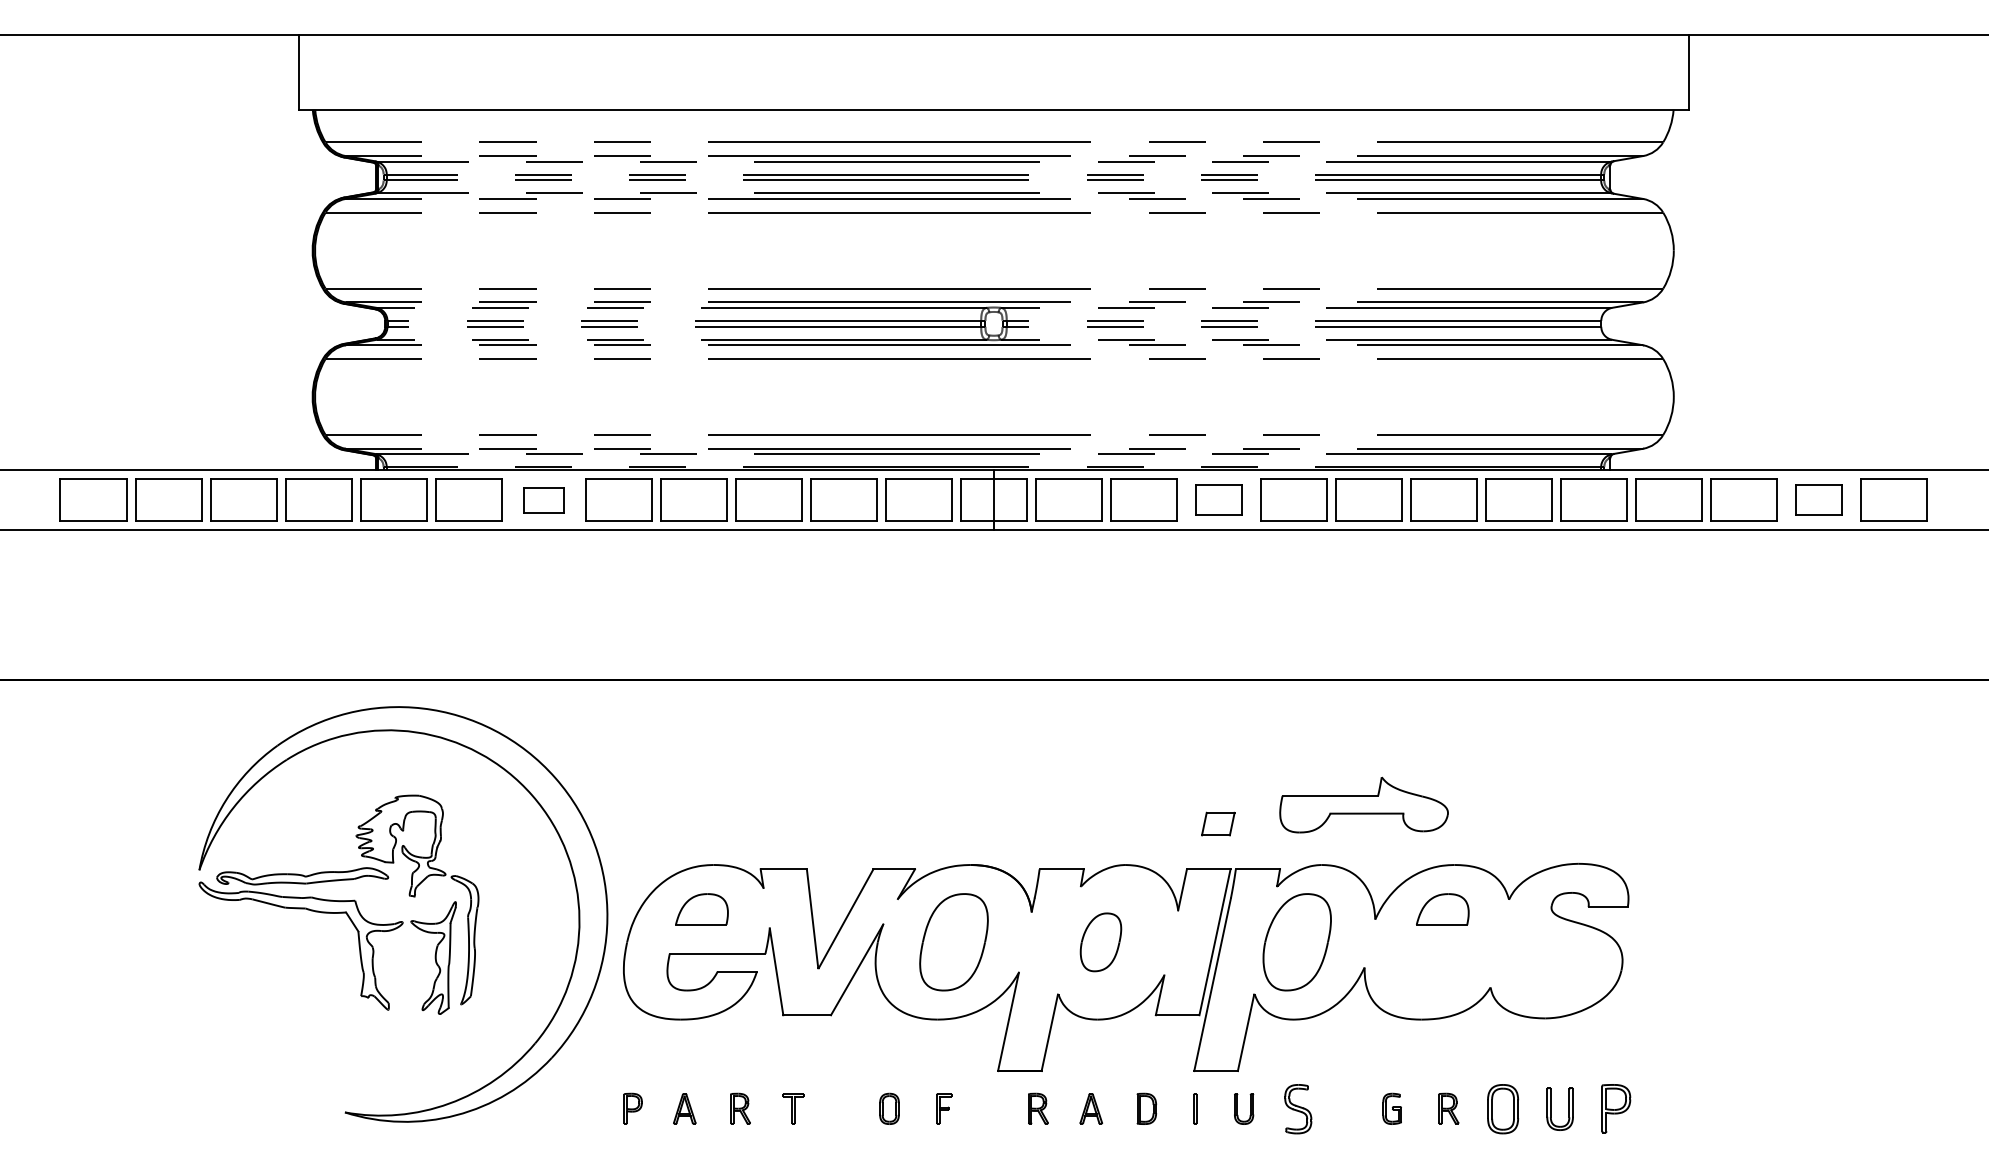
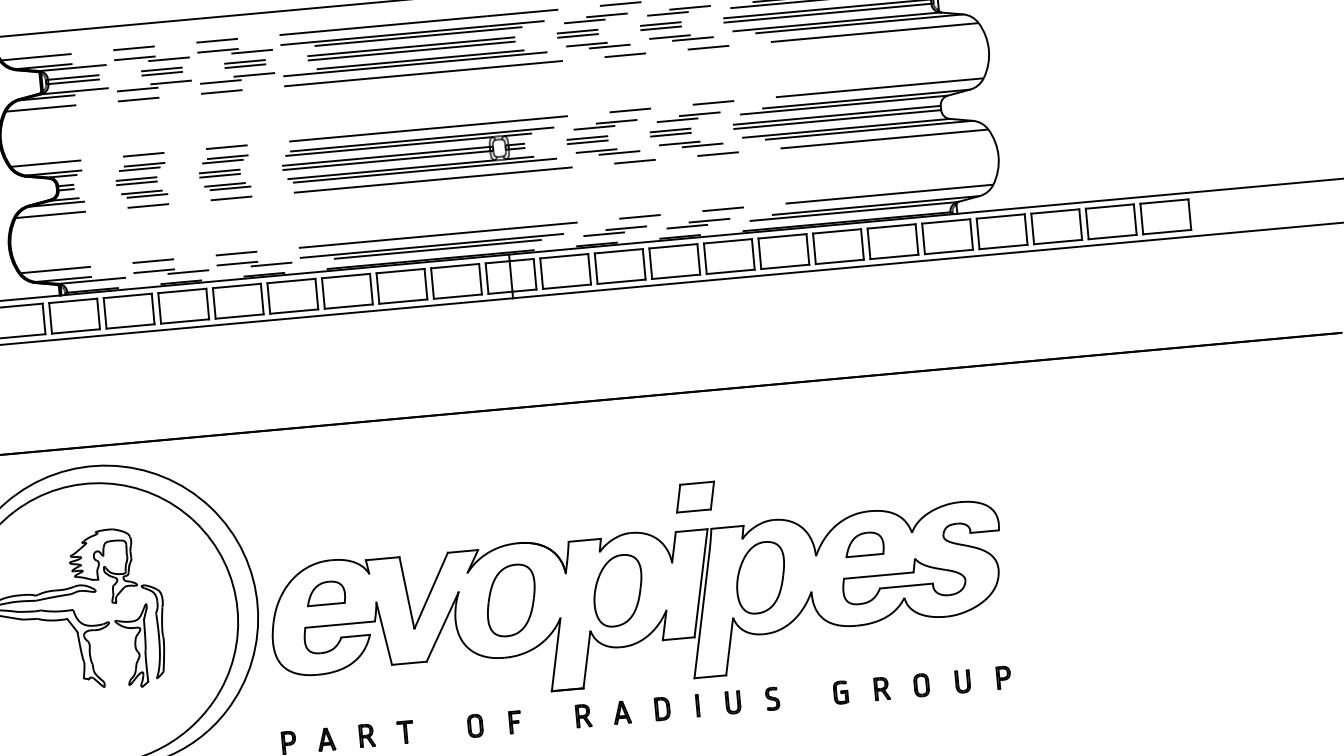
part: (543, 499) -> (183, 305), size x1.67
part: (1218, 499) -> (674, 261), size x1.43
part: (1818, 499) -> (1110, 221), size x1.43
part: (1363, 804) -> (903, 579), moved
part: (1218, 823) -> (695, 496), size x1.67
part: (1100, 942) -> (617, 590), size x1.67
part: (1298, 1108) -> (772, 698), size x0.62
part: (1503, 1108) -> (921, 684), size x0.62
part: (1559, 1108) -> (962, 681), size x0.71
part: (1615, 1108) -> (1003, 677), size x0.62

